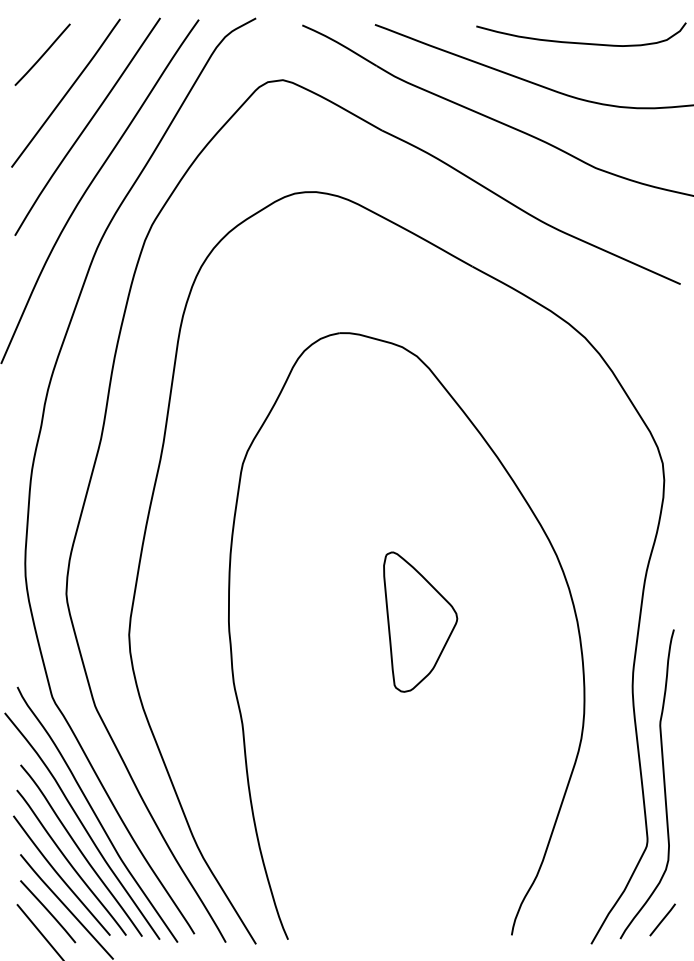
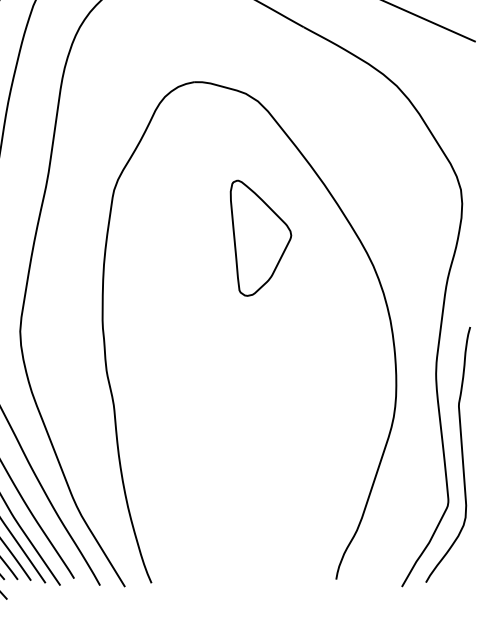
part: (420, 621) -> (260, 237), moved
line: (662, 919) -> (460, 566), removed

